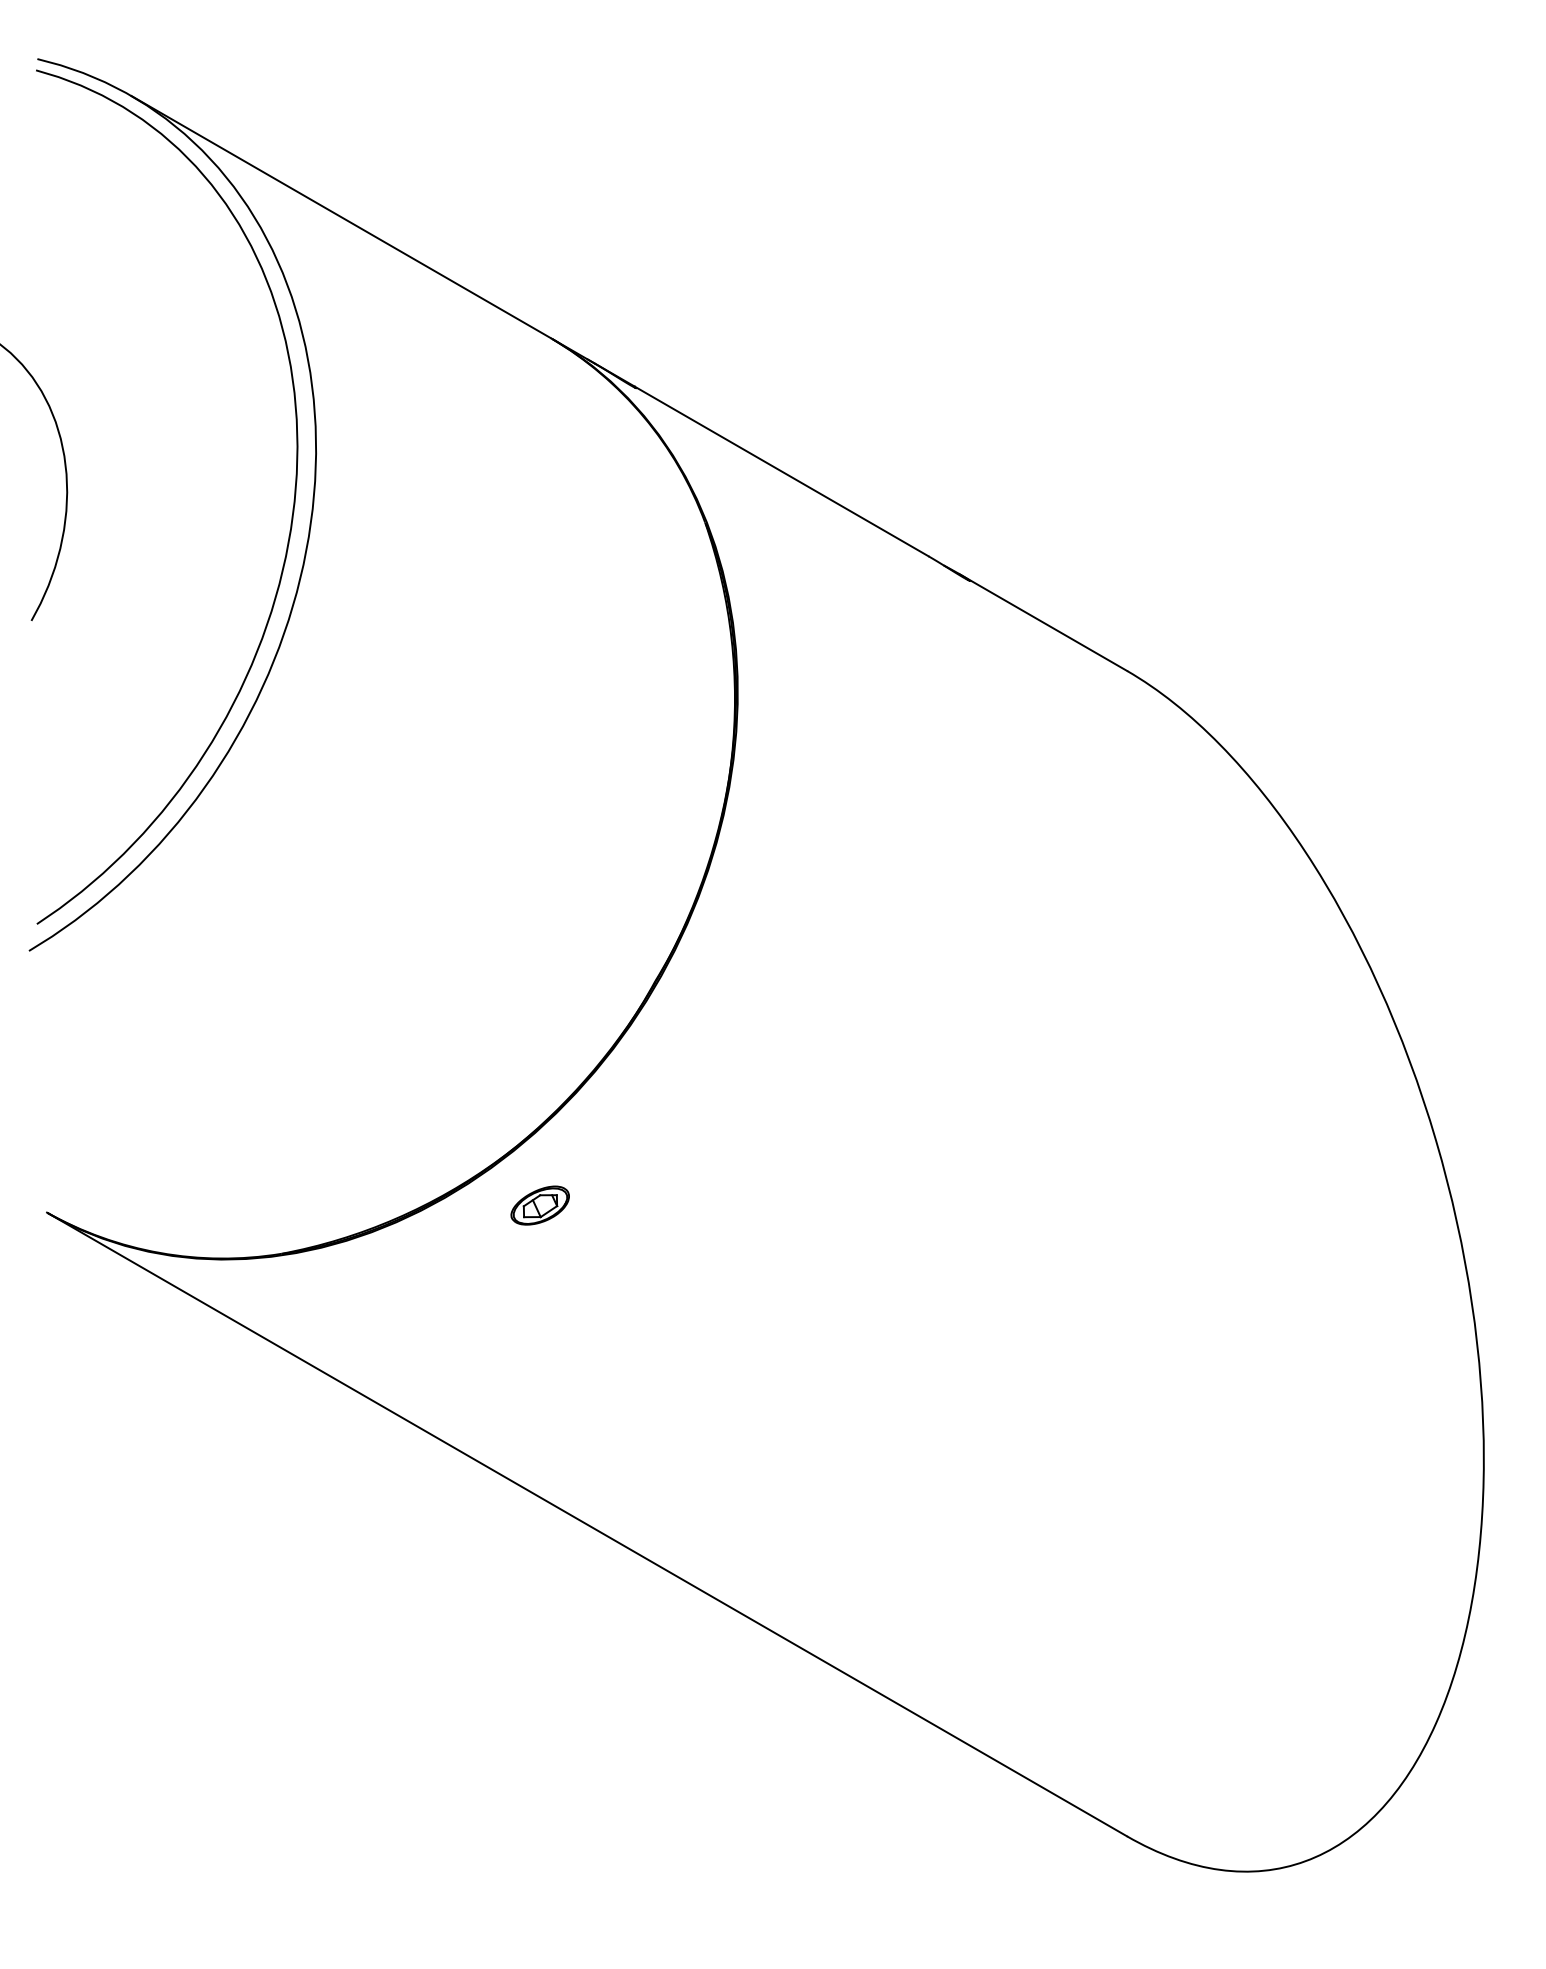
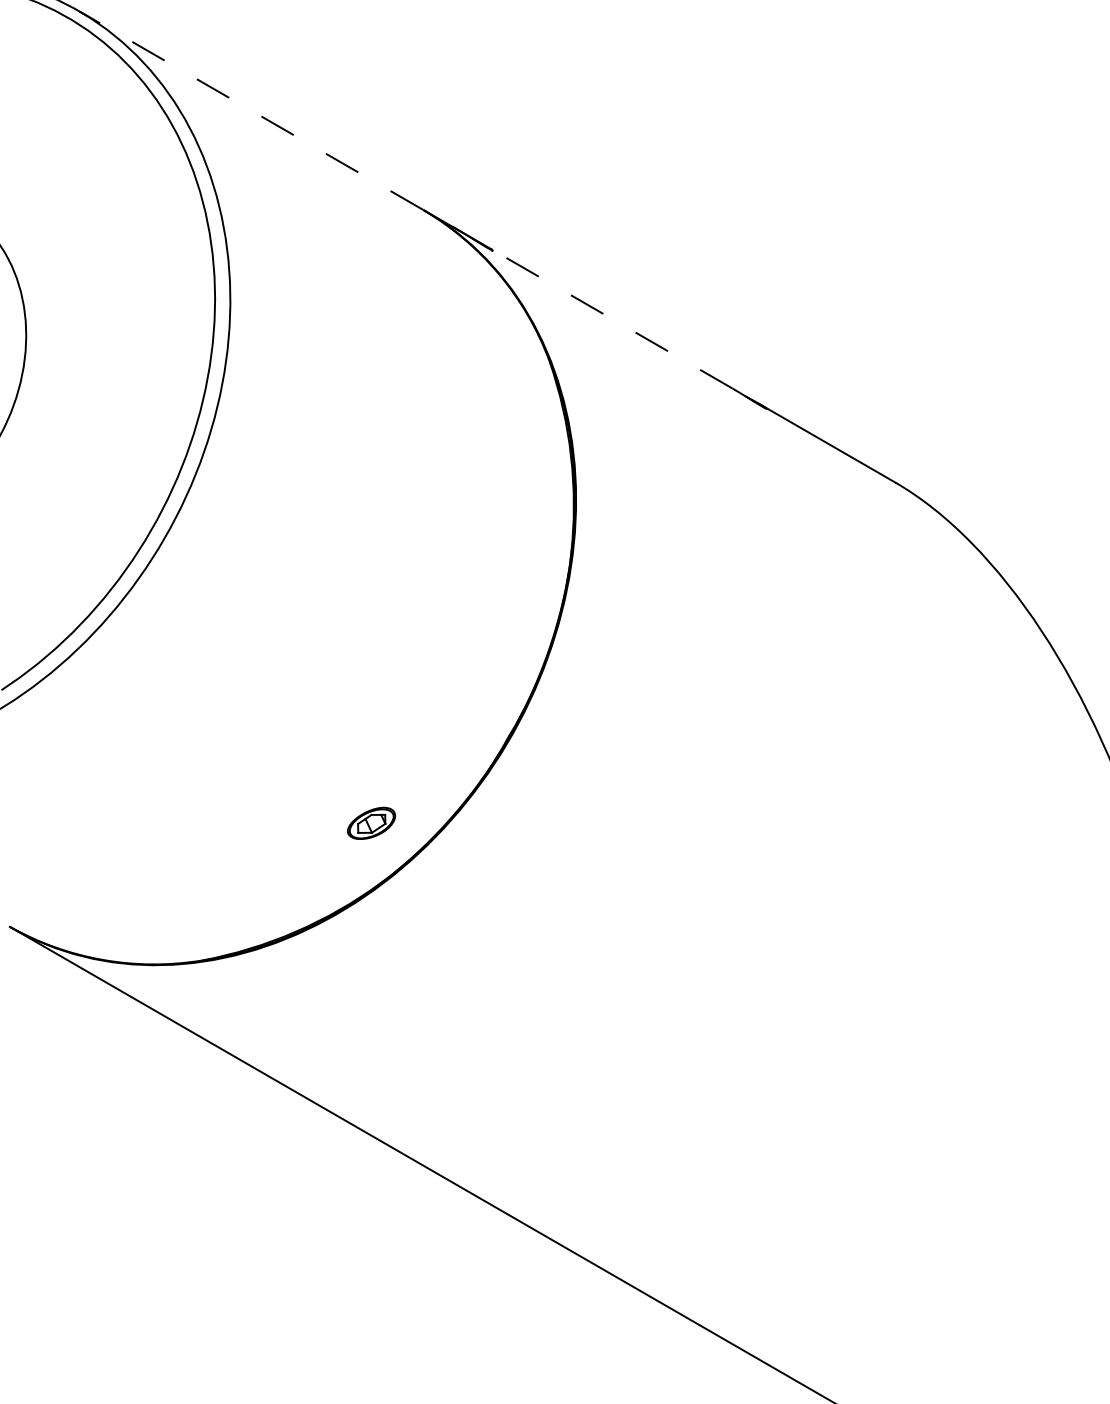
line: (340, 216) -> (250, 109), solid -> dashed
line: (781, 471) -> (612, 319), solid -> dashed
part: (539, 1205) -> (370, 823), moved

